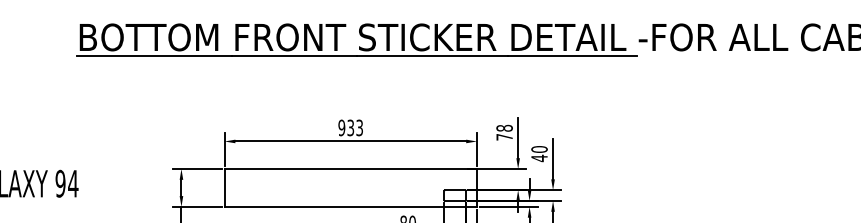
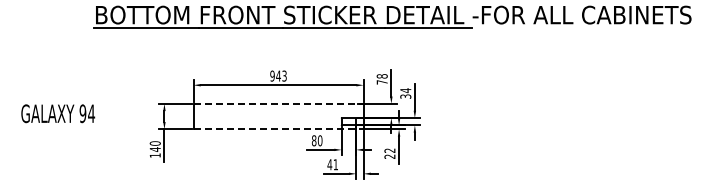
text: (350, 127) -> (278, 75), 933 -> 943
text: (539, 153) -> (405, 93), 40 -> 34
line: (352, 168) -> (279, 103), solid -> dashed
line: (352, 207) -> (279, 129), solid -> dashed

